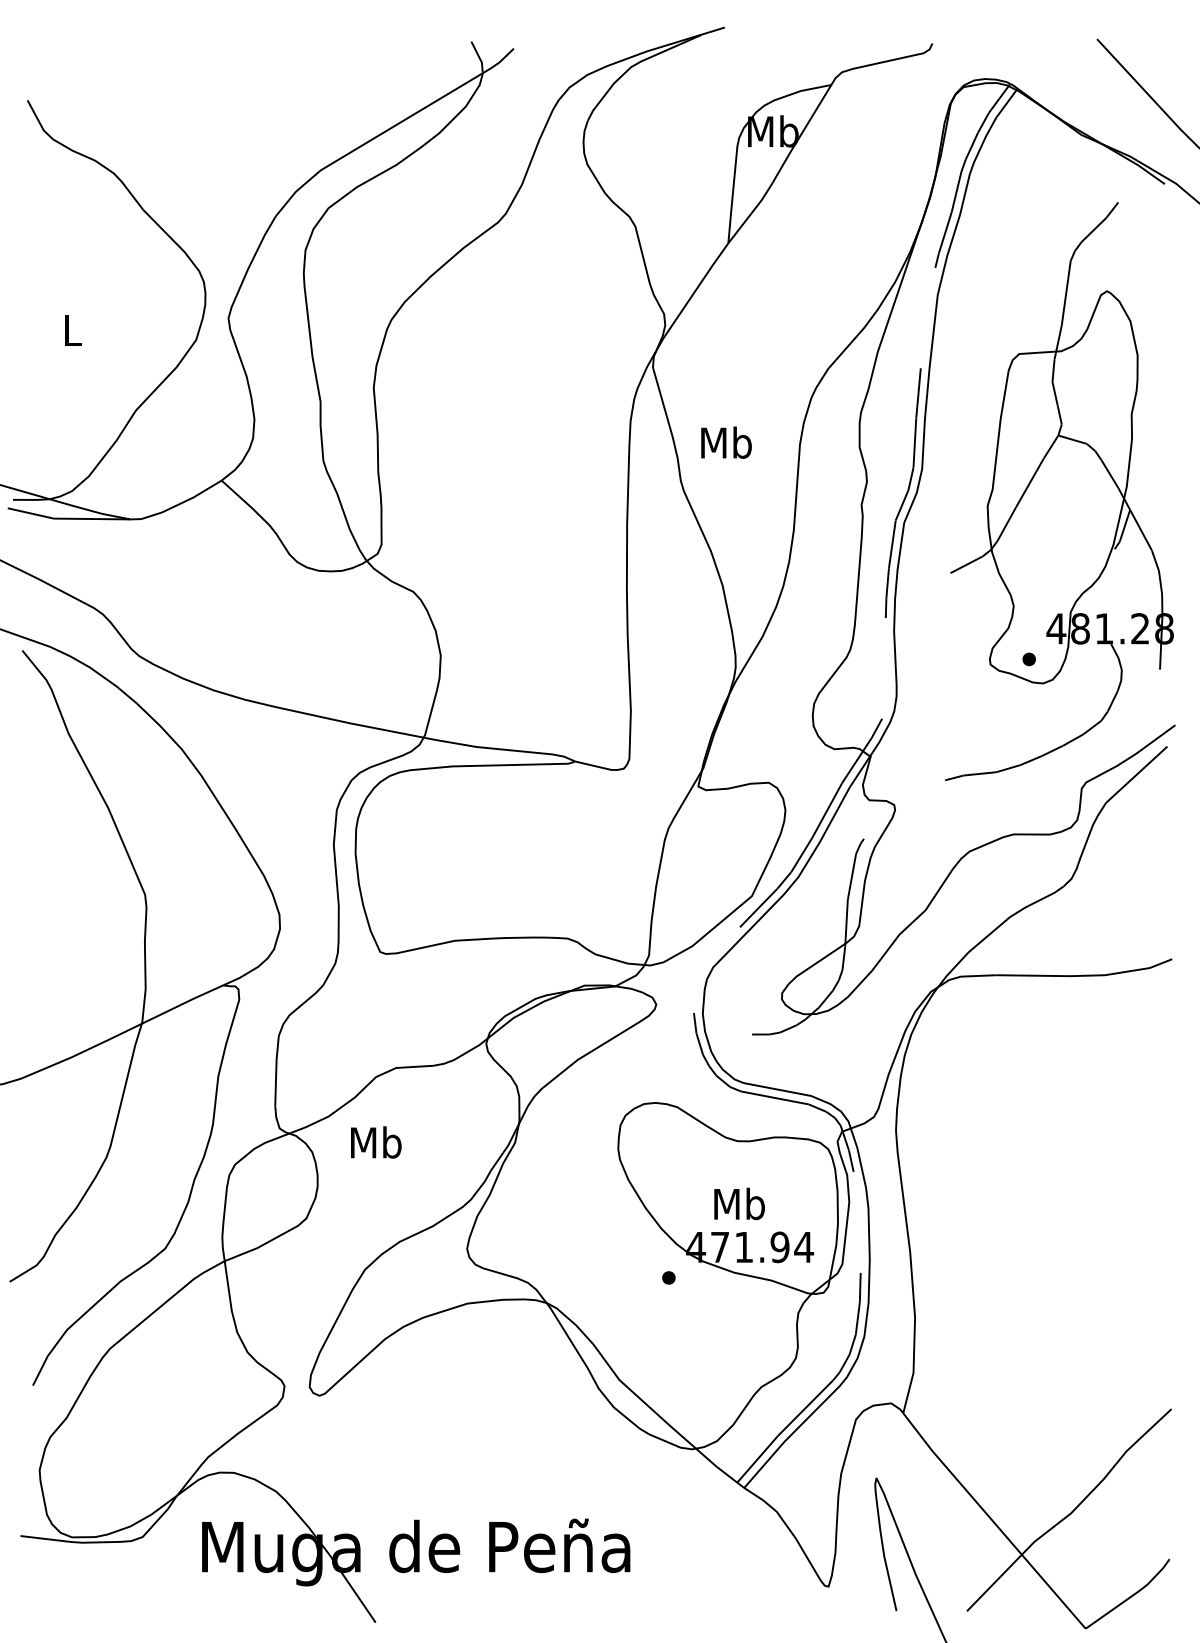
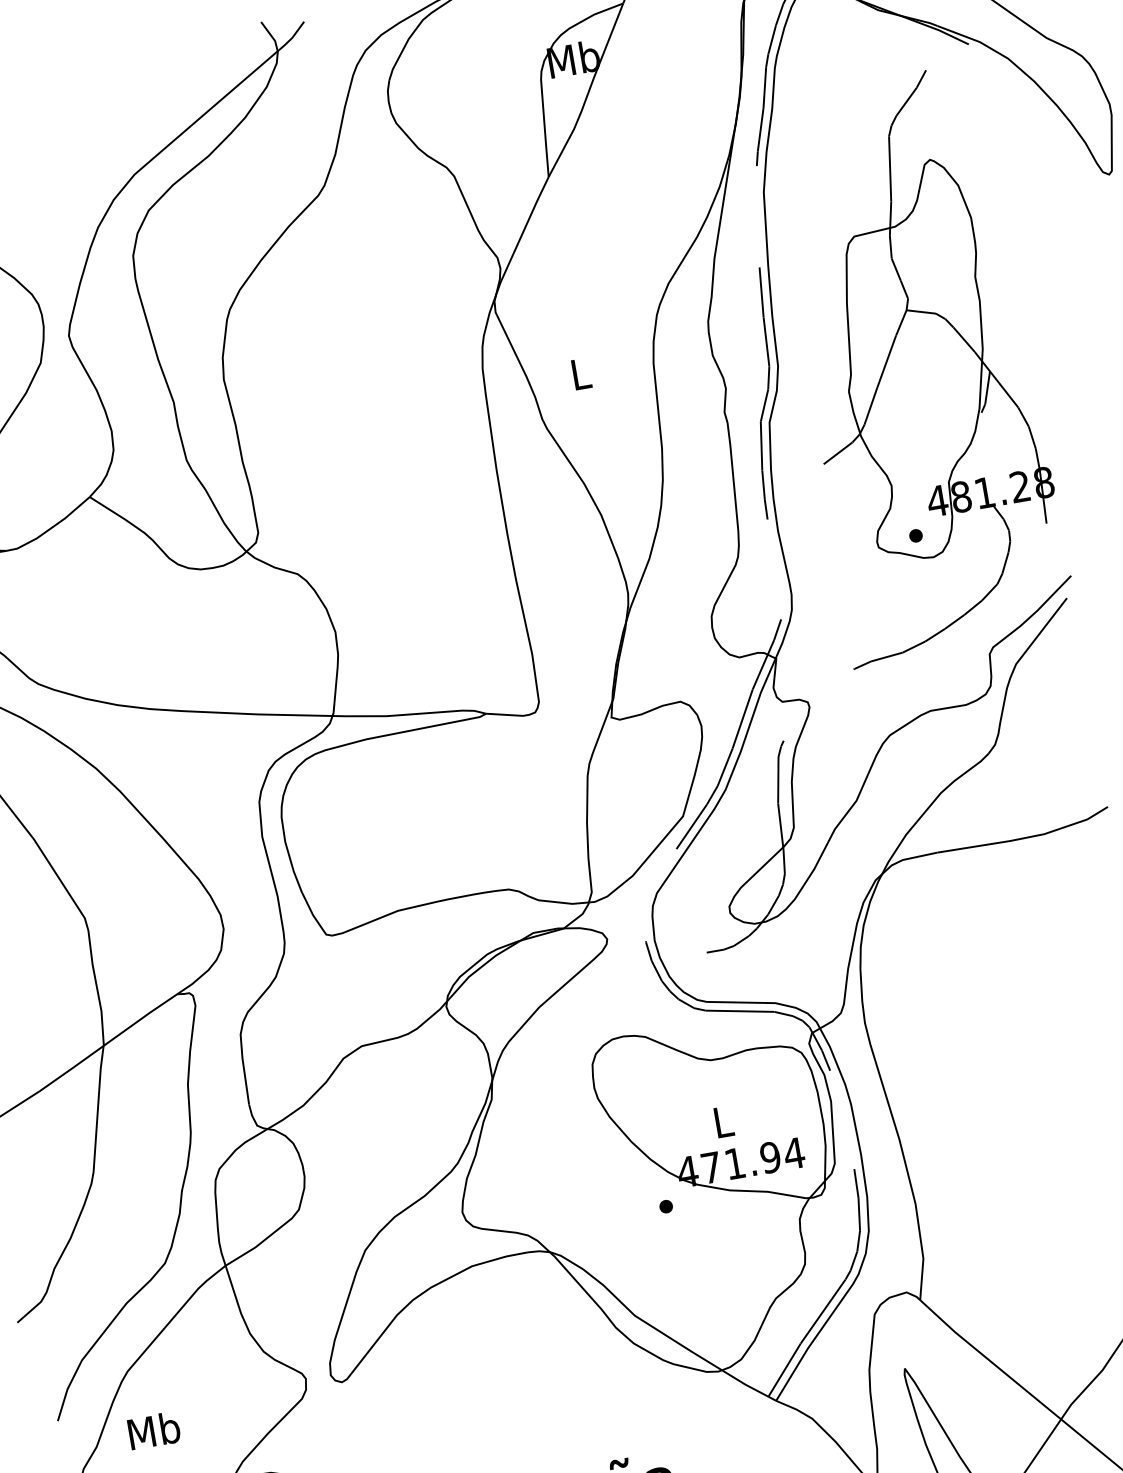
text: (726, 442) -> (580, 373), Mb -> L
text: (376, 1142) -> (154, 1430), moved
text: (739, 1203) -> (723, 1121), Mb -> L

